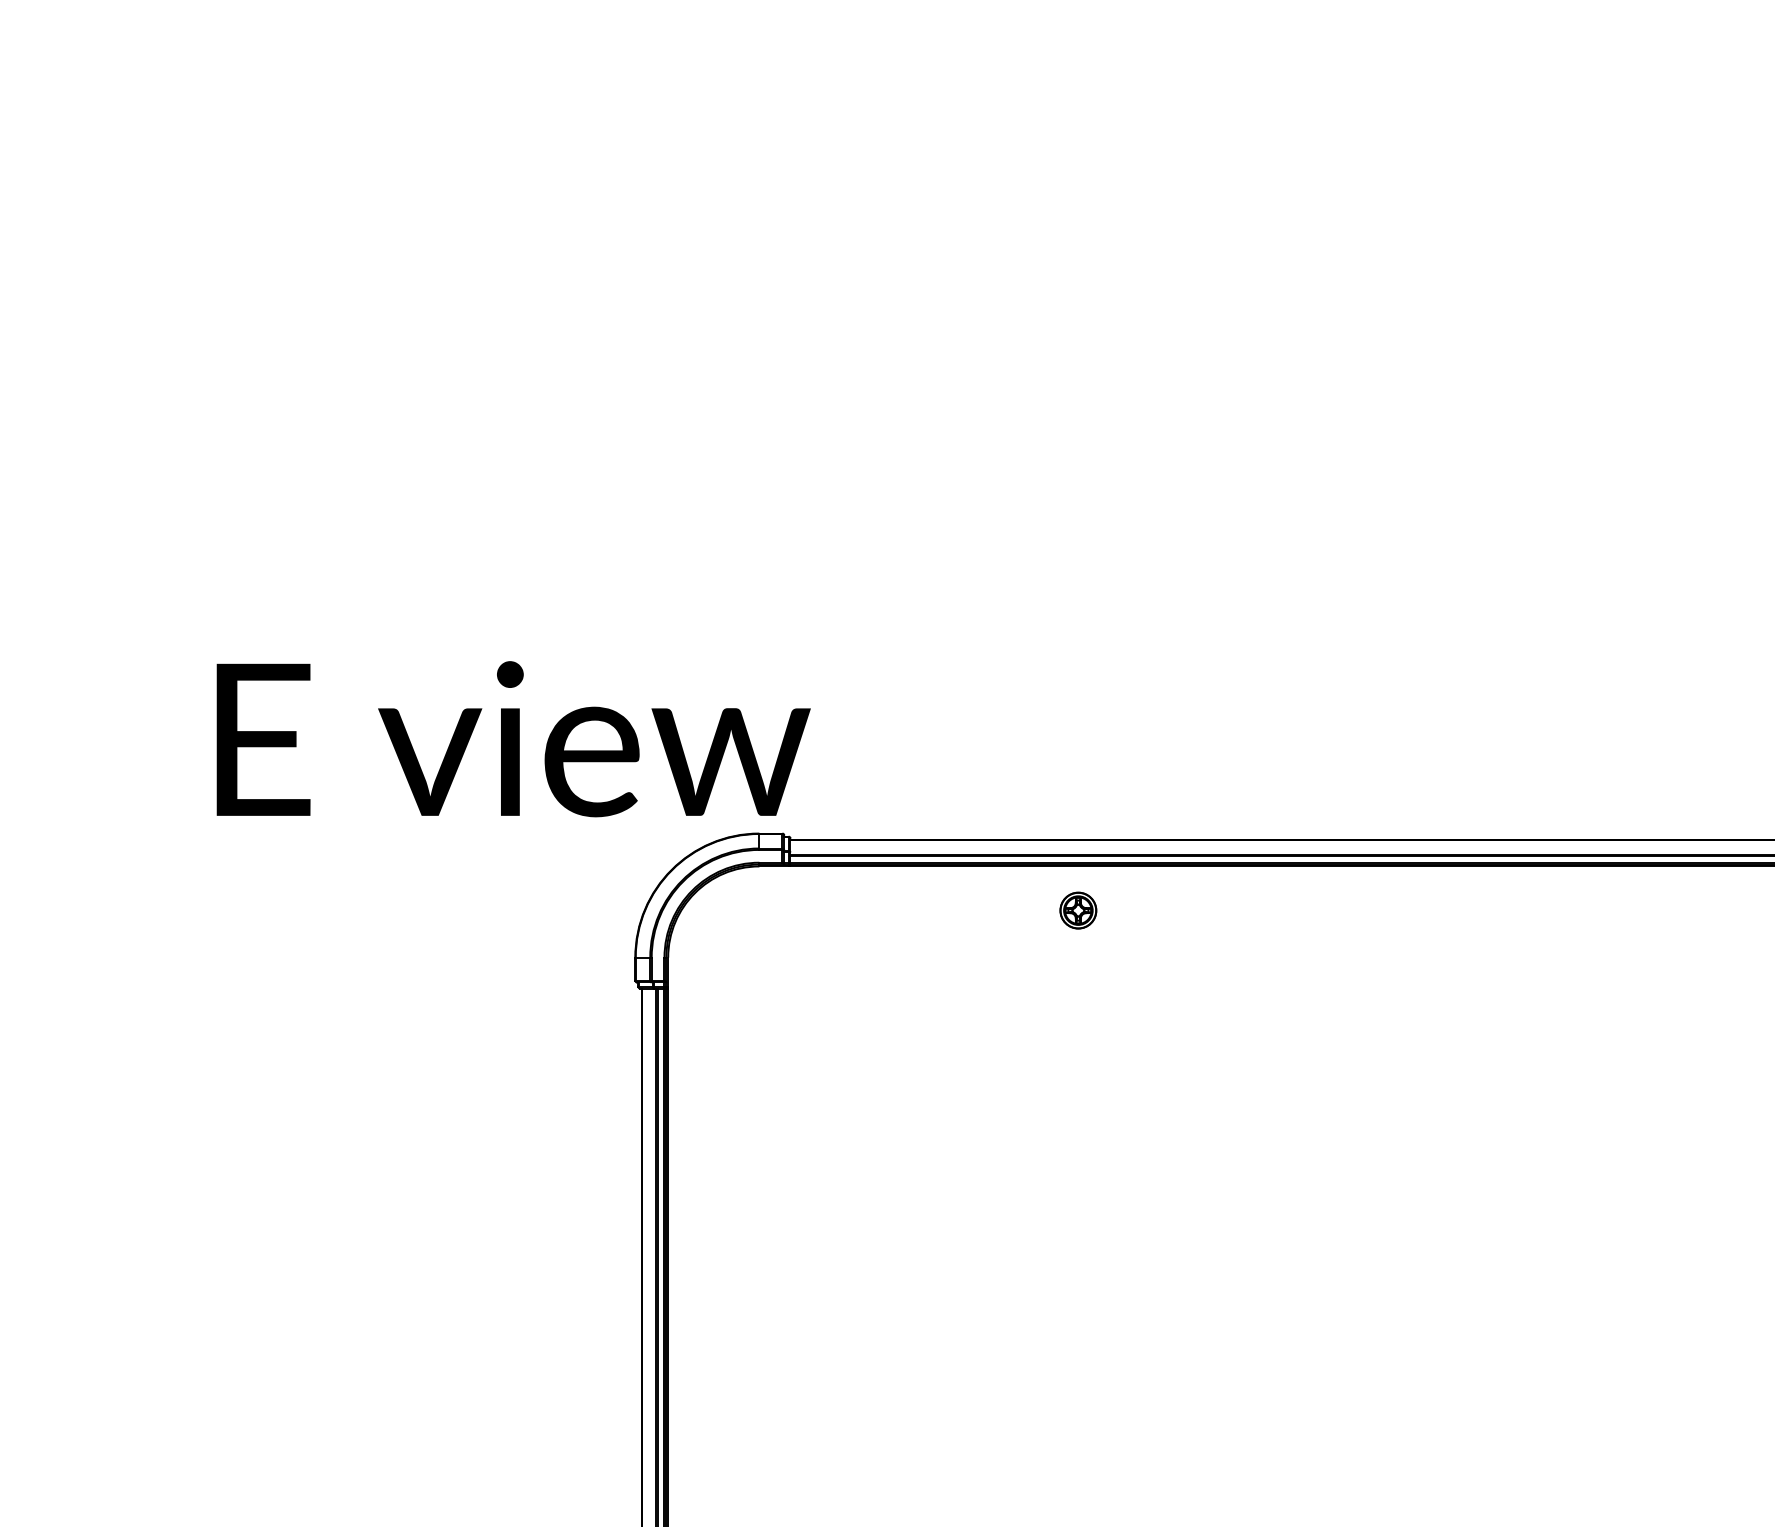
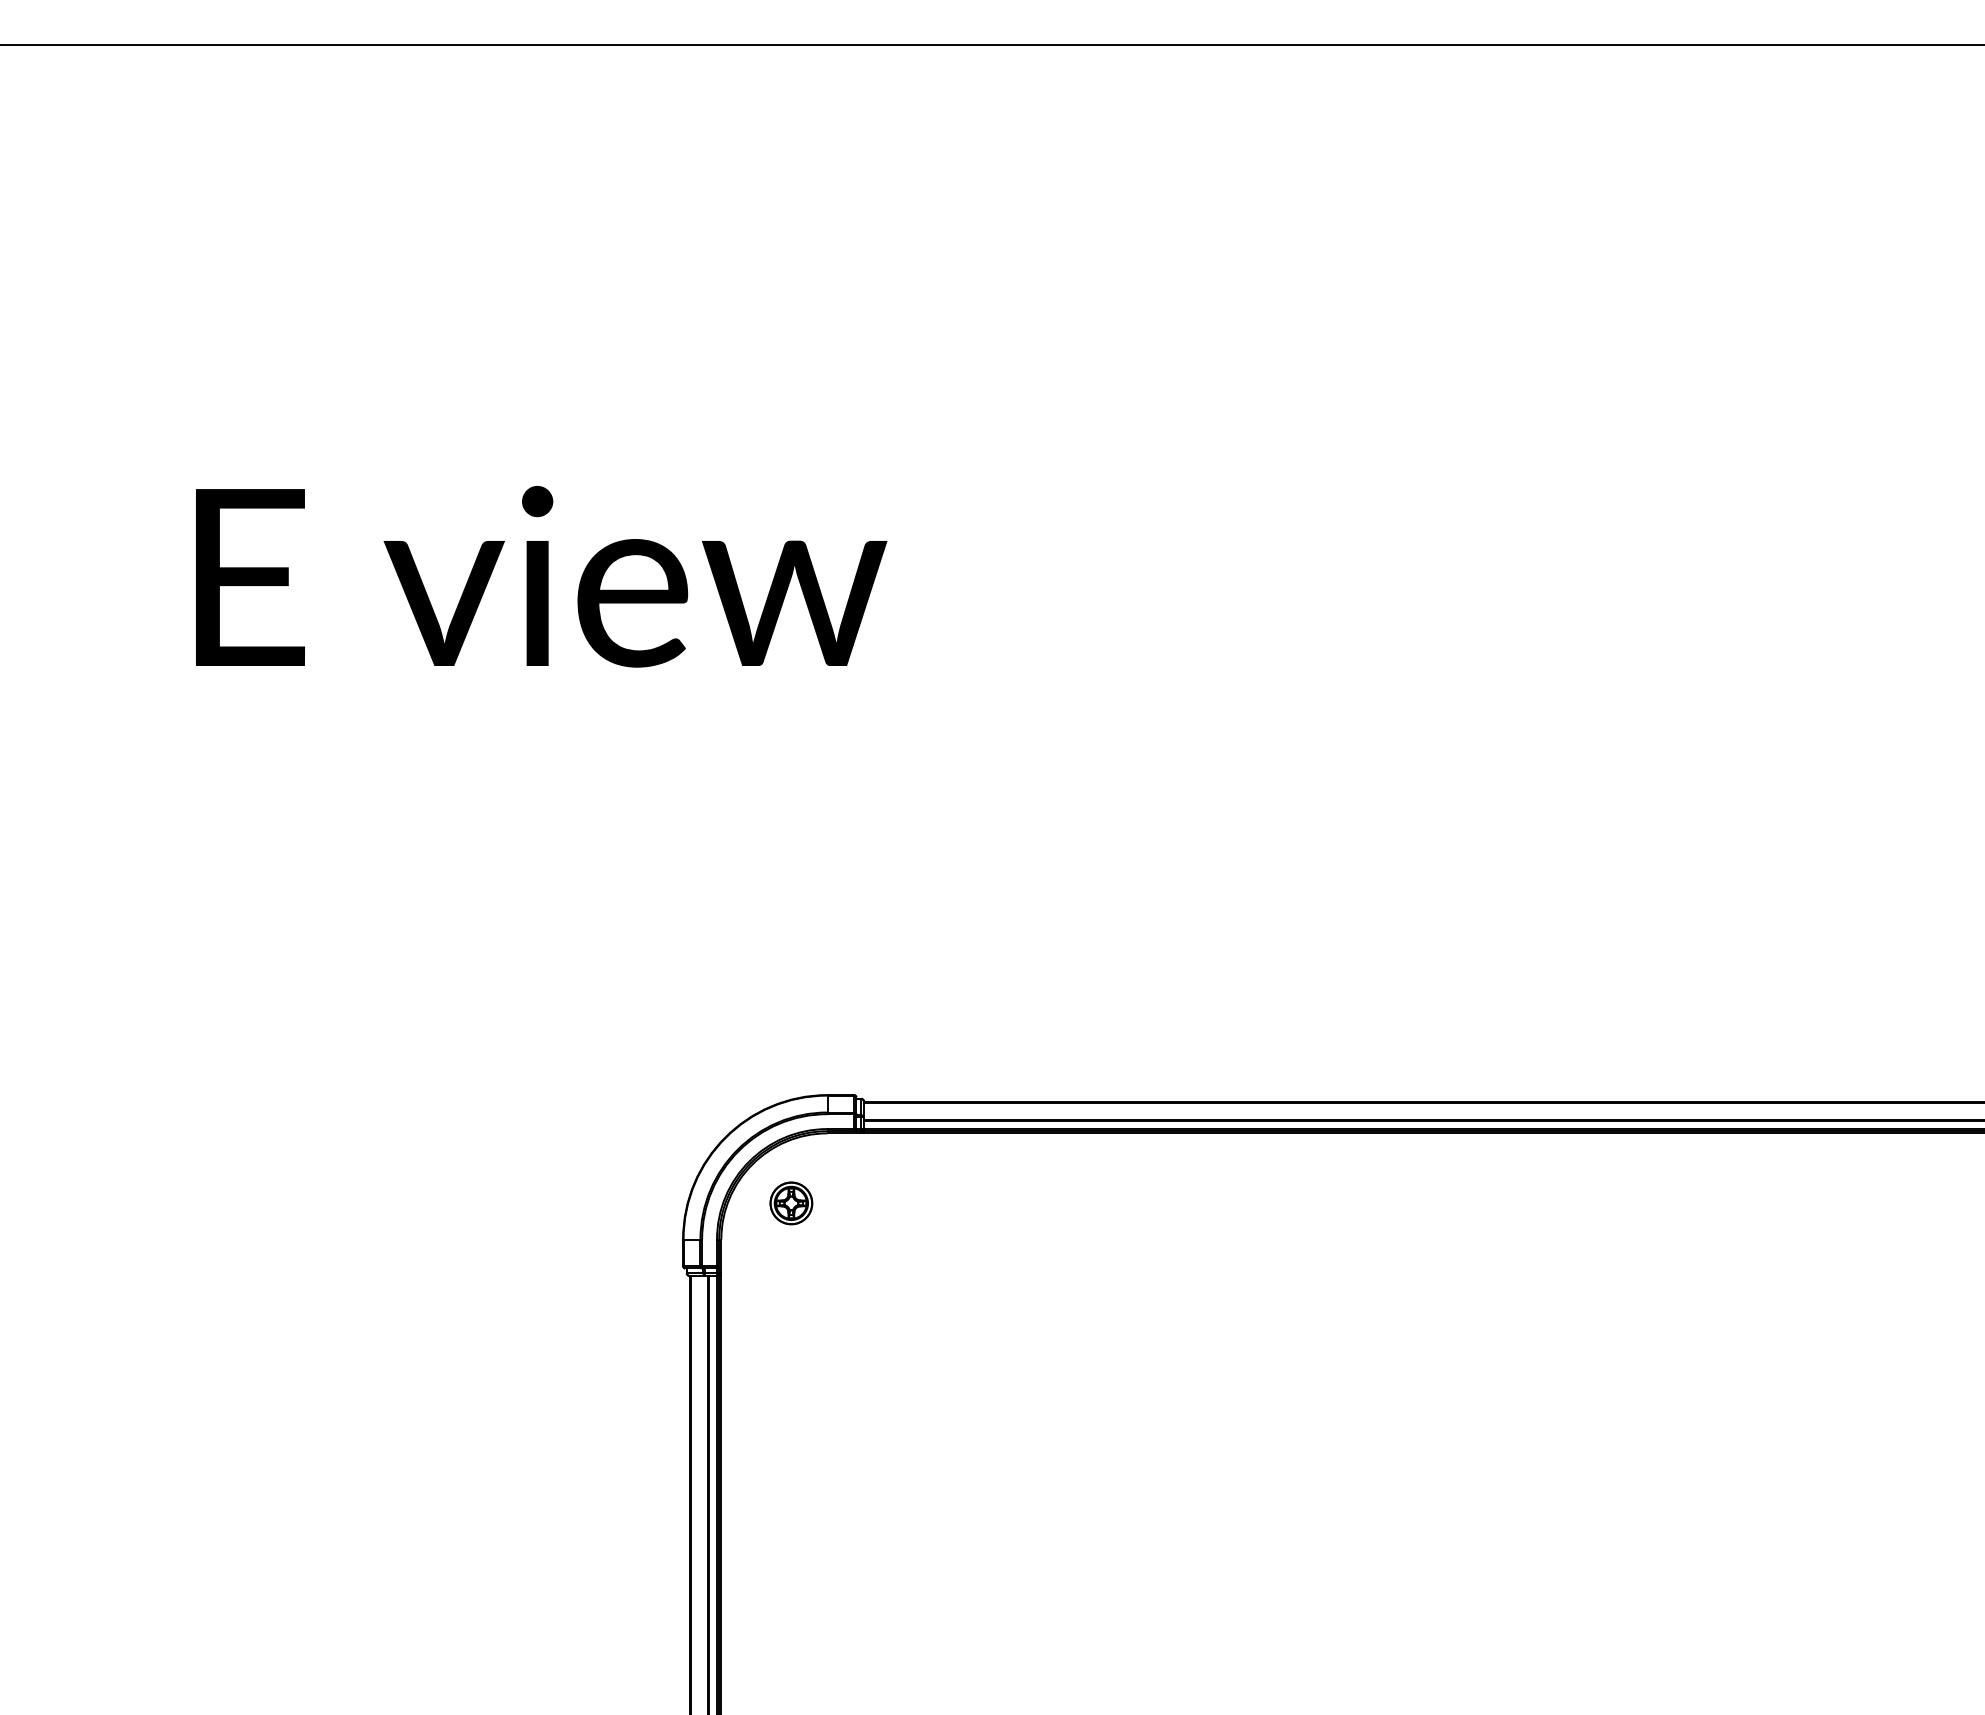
text: (513, 739) -> (541, 577), moved
part: (1078, 910) -> (791, 1203), moved

